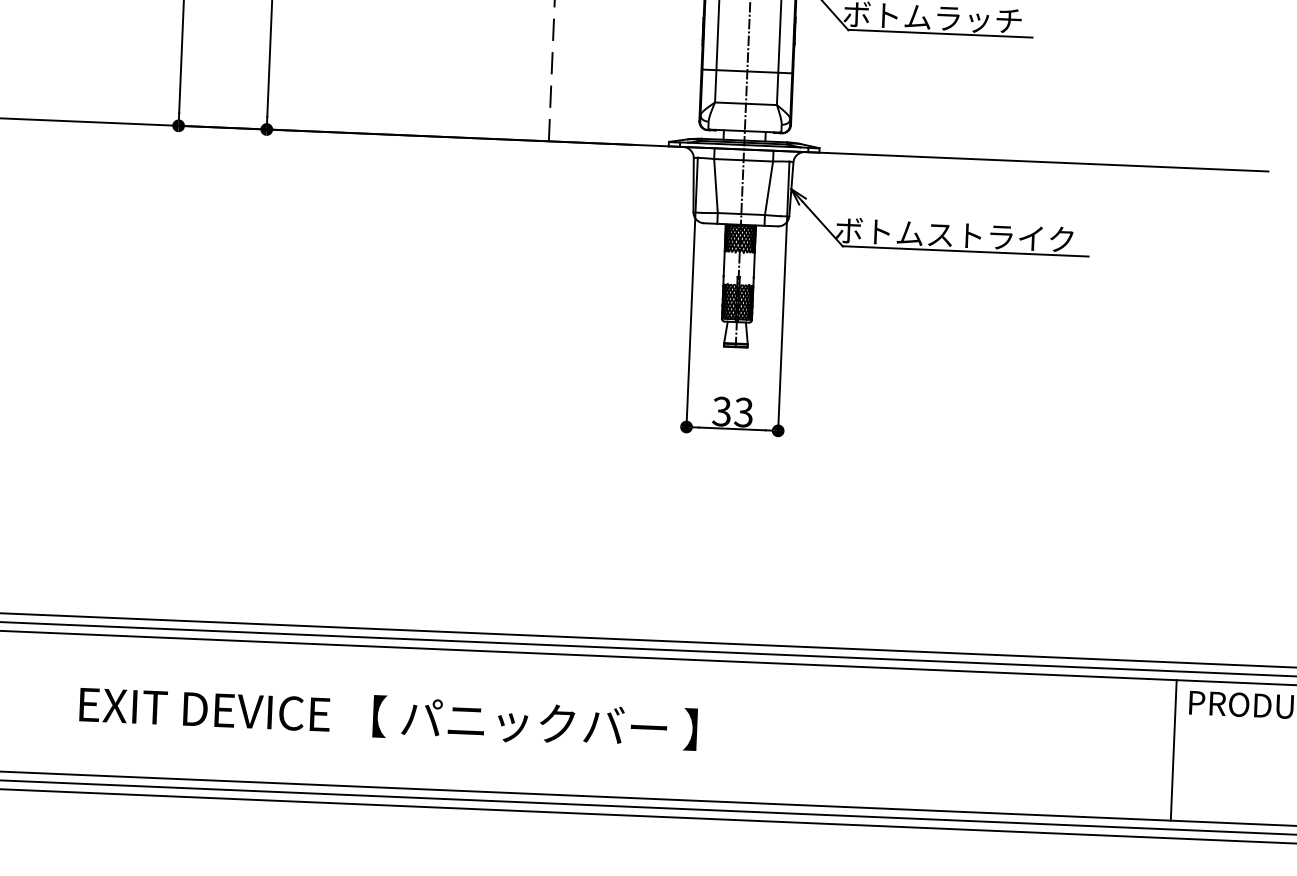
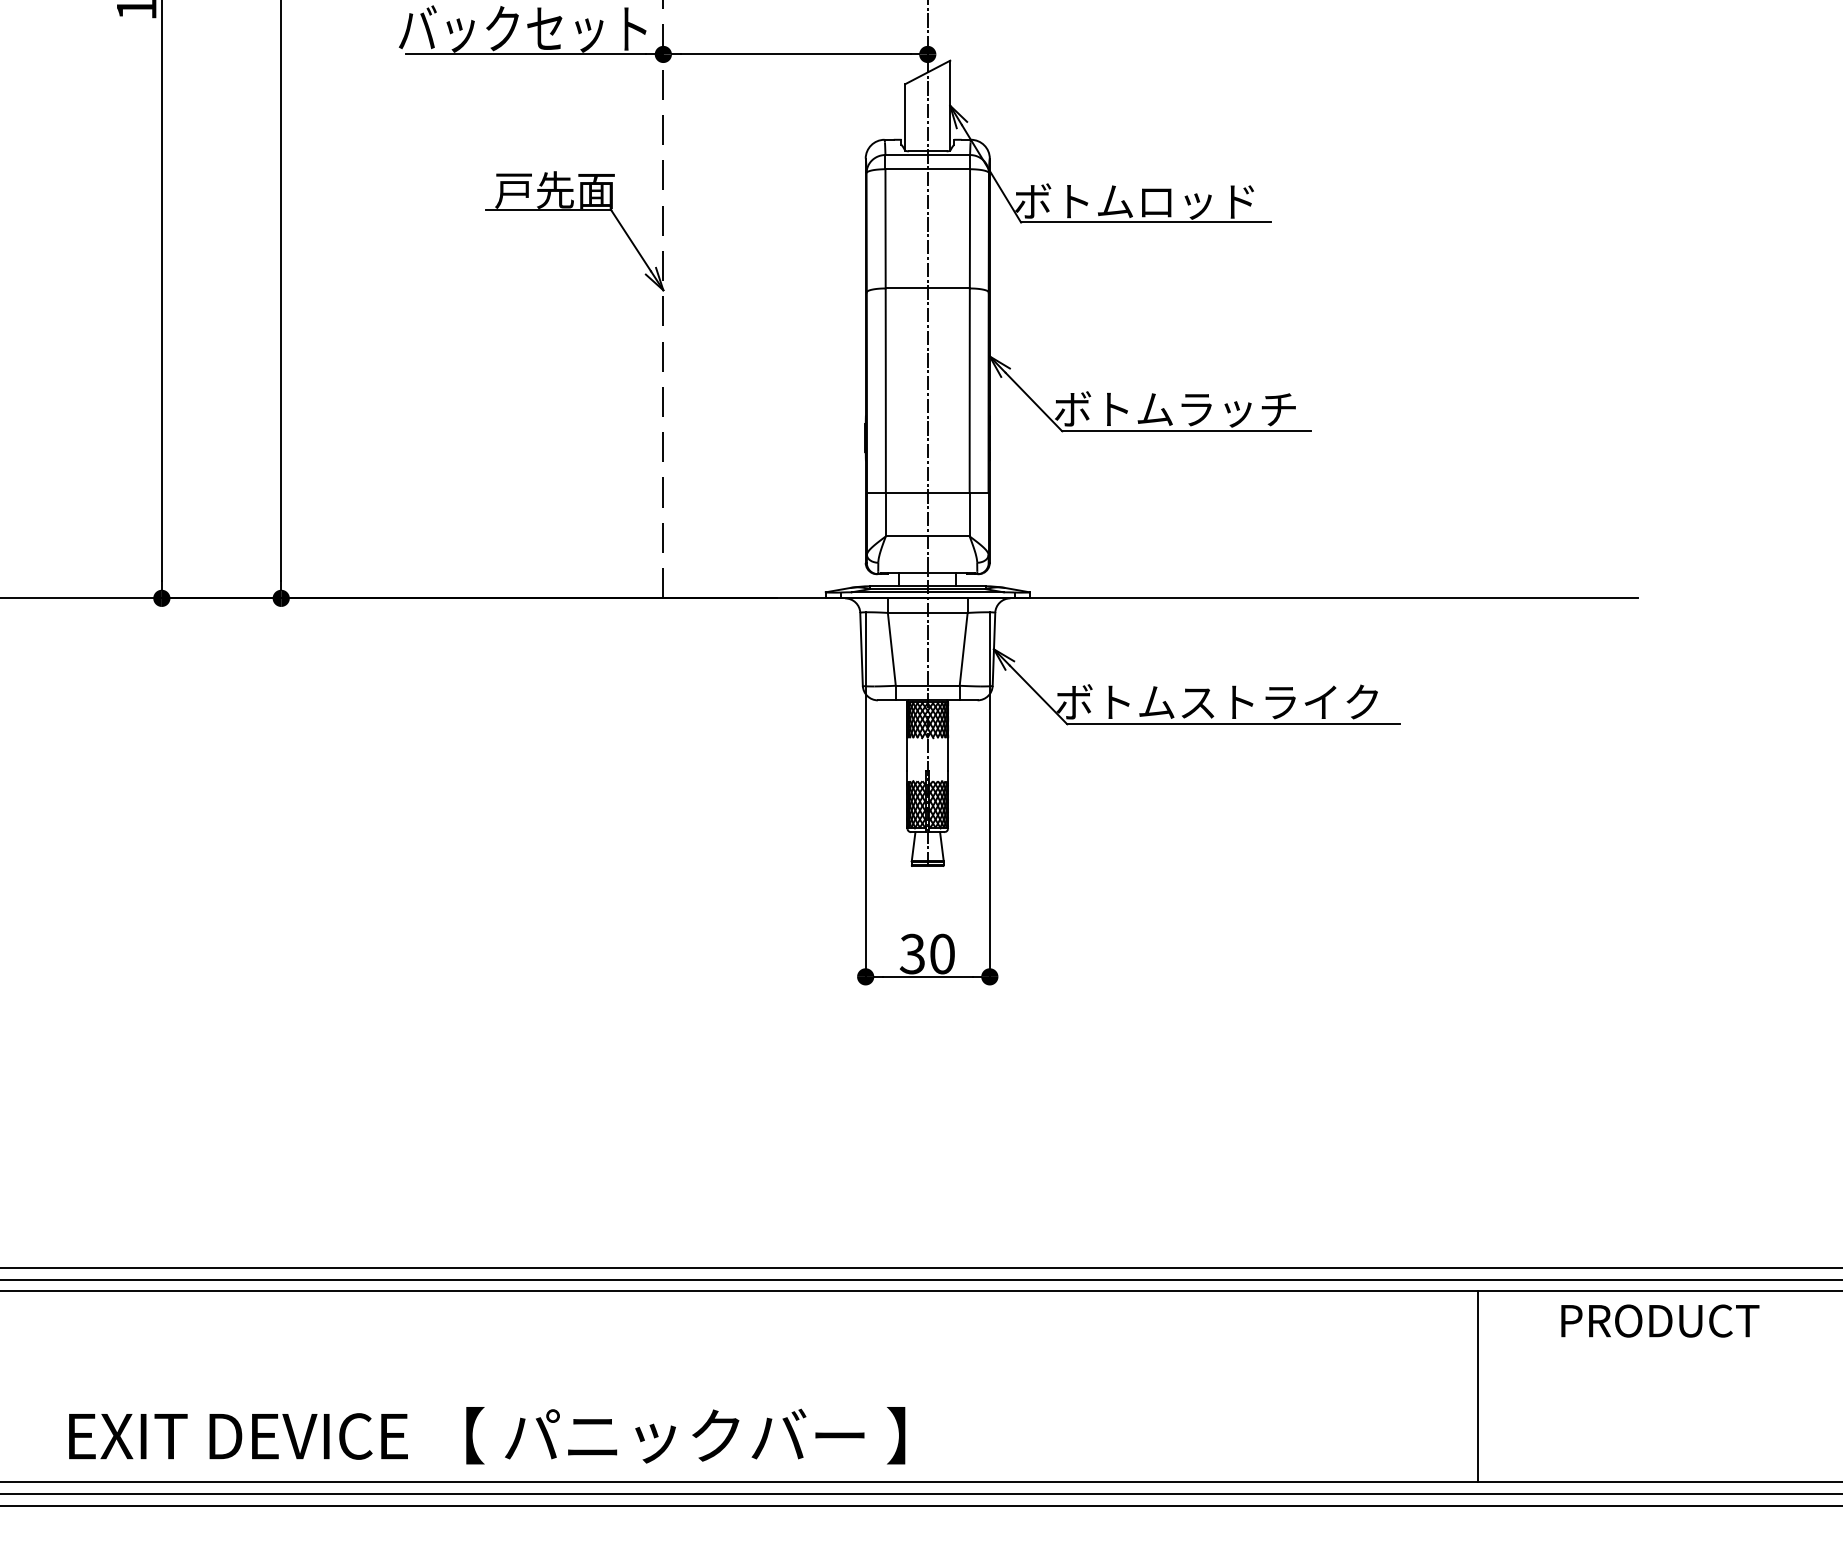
text: (743, 412) -> (941, 953), 33 -> 30
text: (388, 716) -> (487, 1435), moved
line: (1173, 750) -> (1477, 1386), moved

